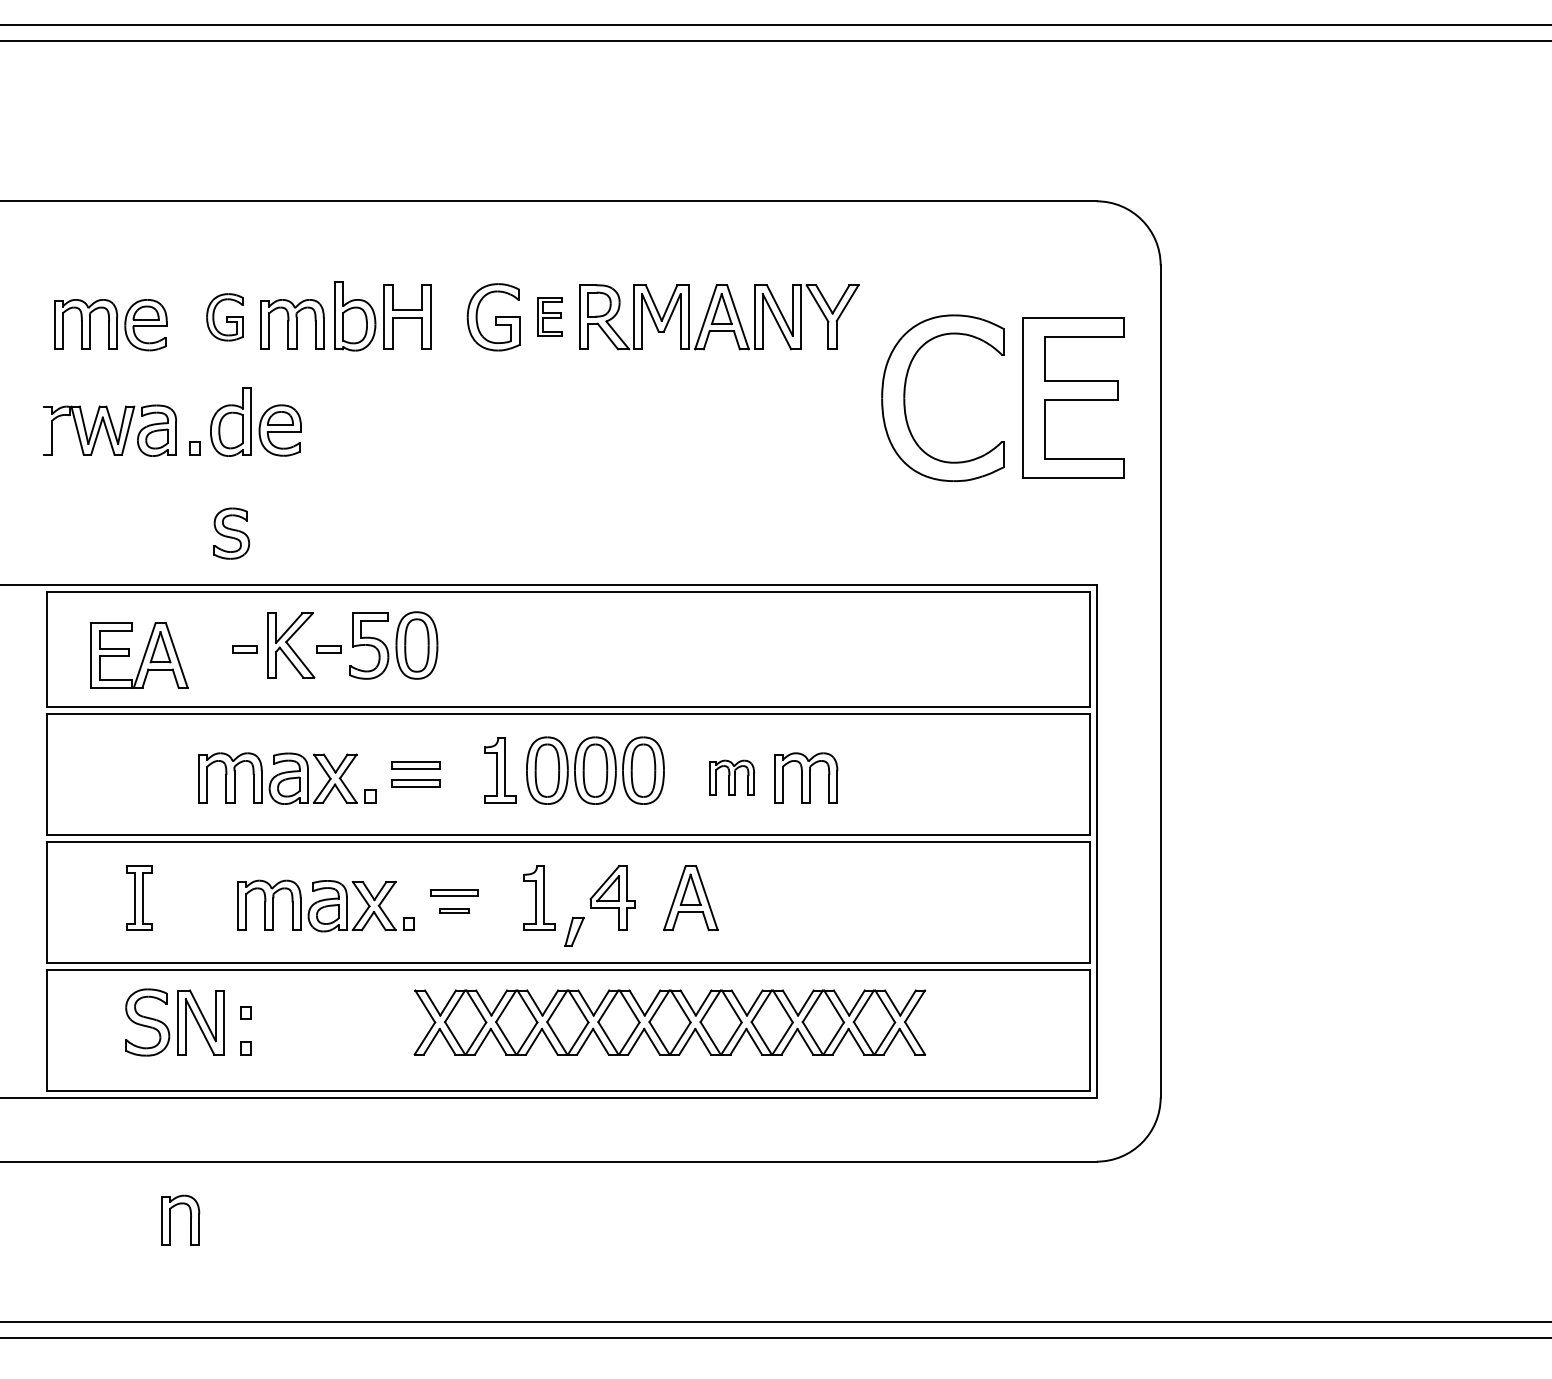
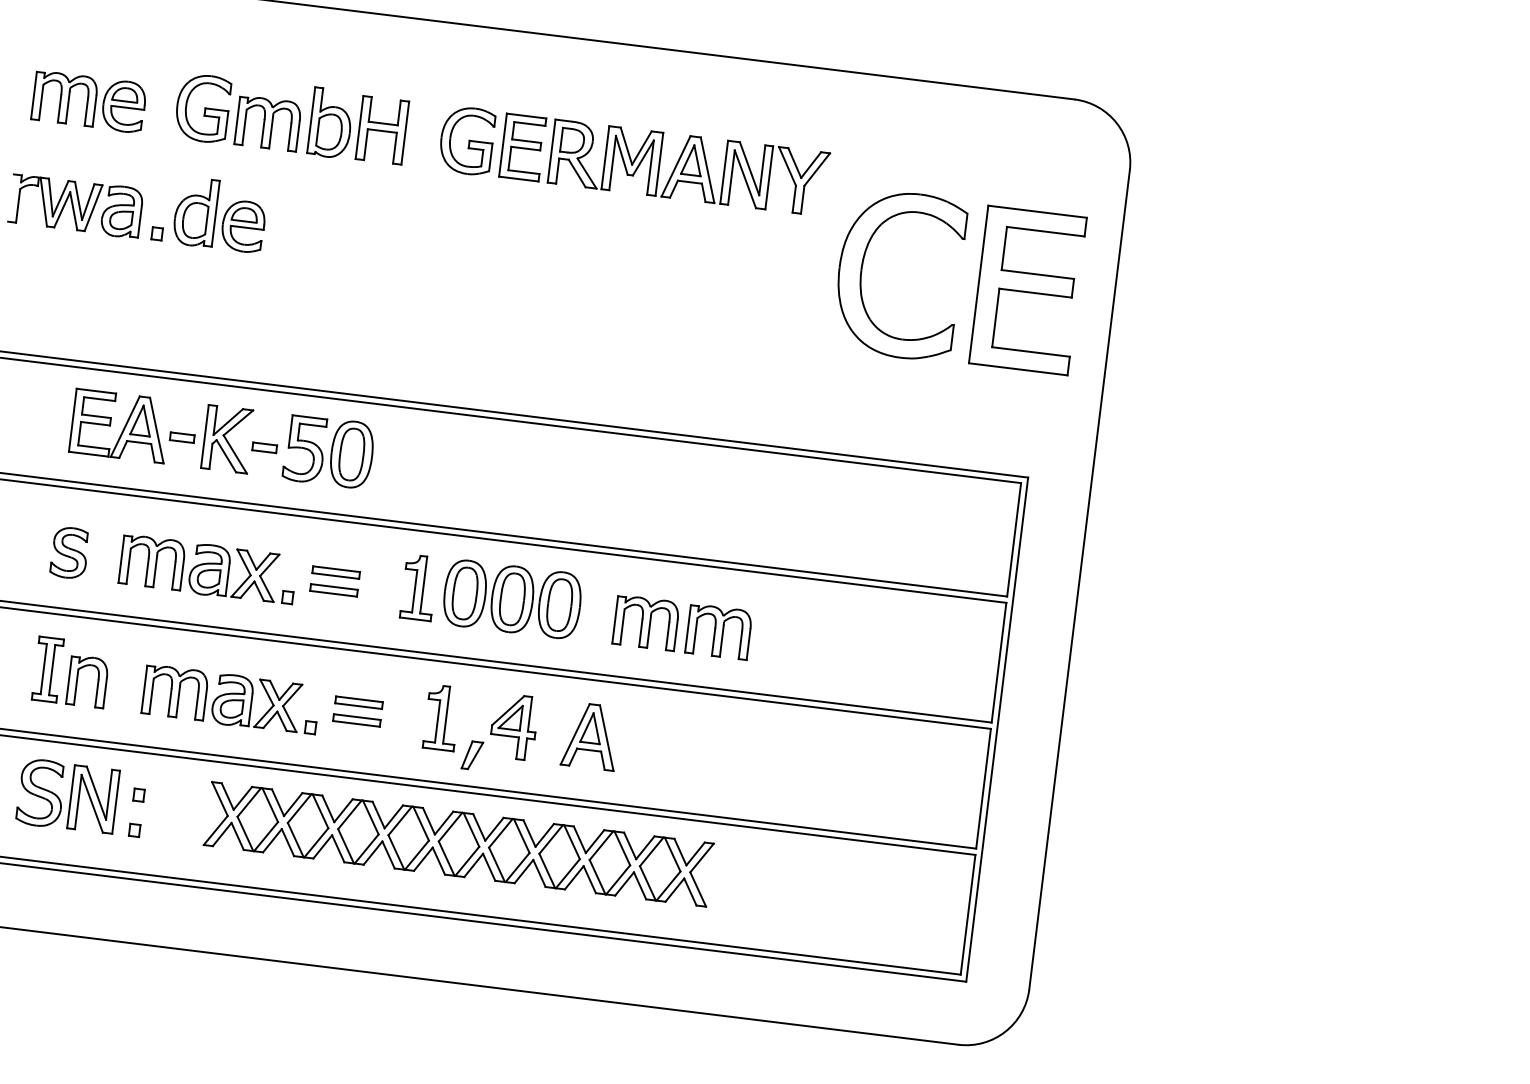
part: (549, 316) -> (522, 146), size x1.67
part: (224, 317) -> (202, 108), size x1.43
part: (231, 533) -> (69, 552), moved
part: (139, 655) -> (120, 426), moved
part: (732, 777) -> (646, 622), size x1.43
part: (454, 911) -> (356, 720), size x1.67
part: (669, 1022) -> (458, 844), moved
part: (170, 1219) -> (77, 679), moved

